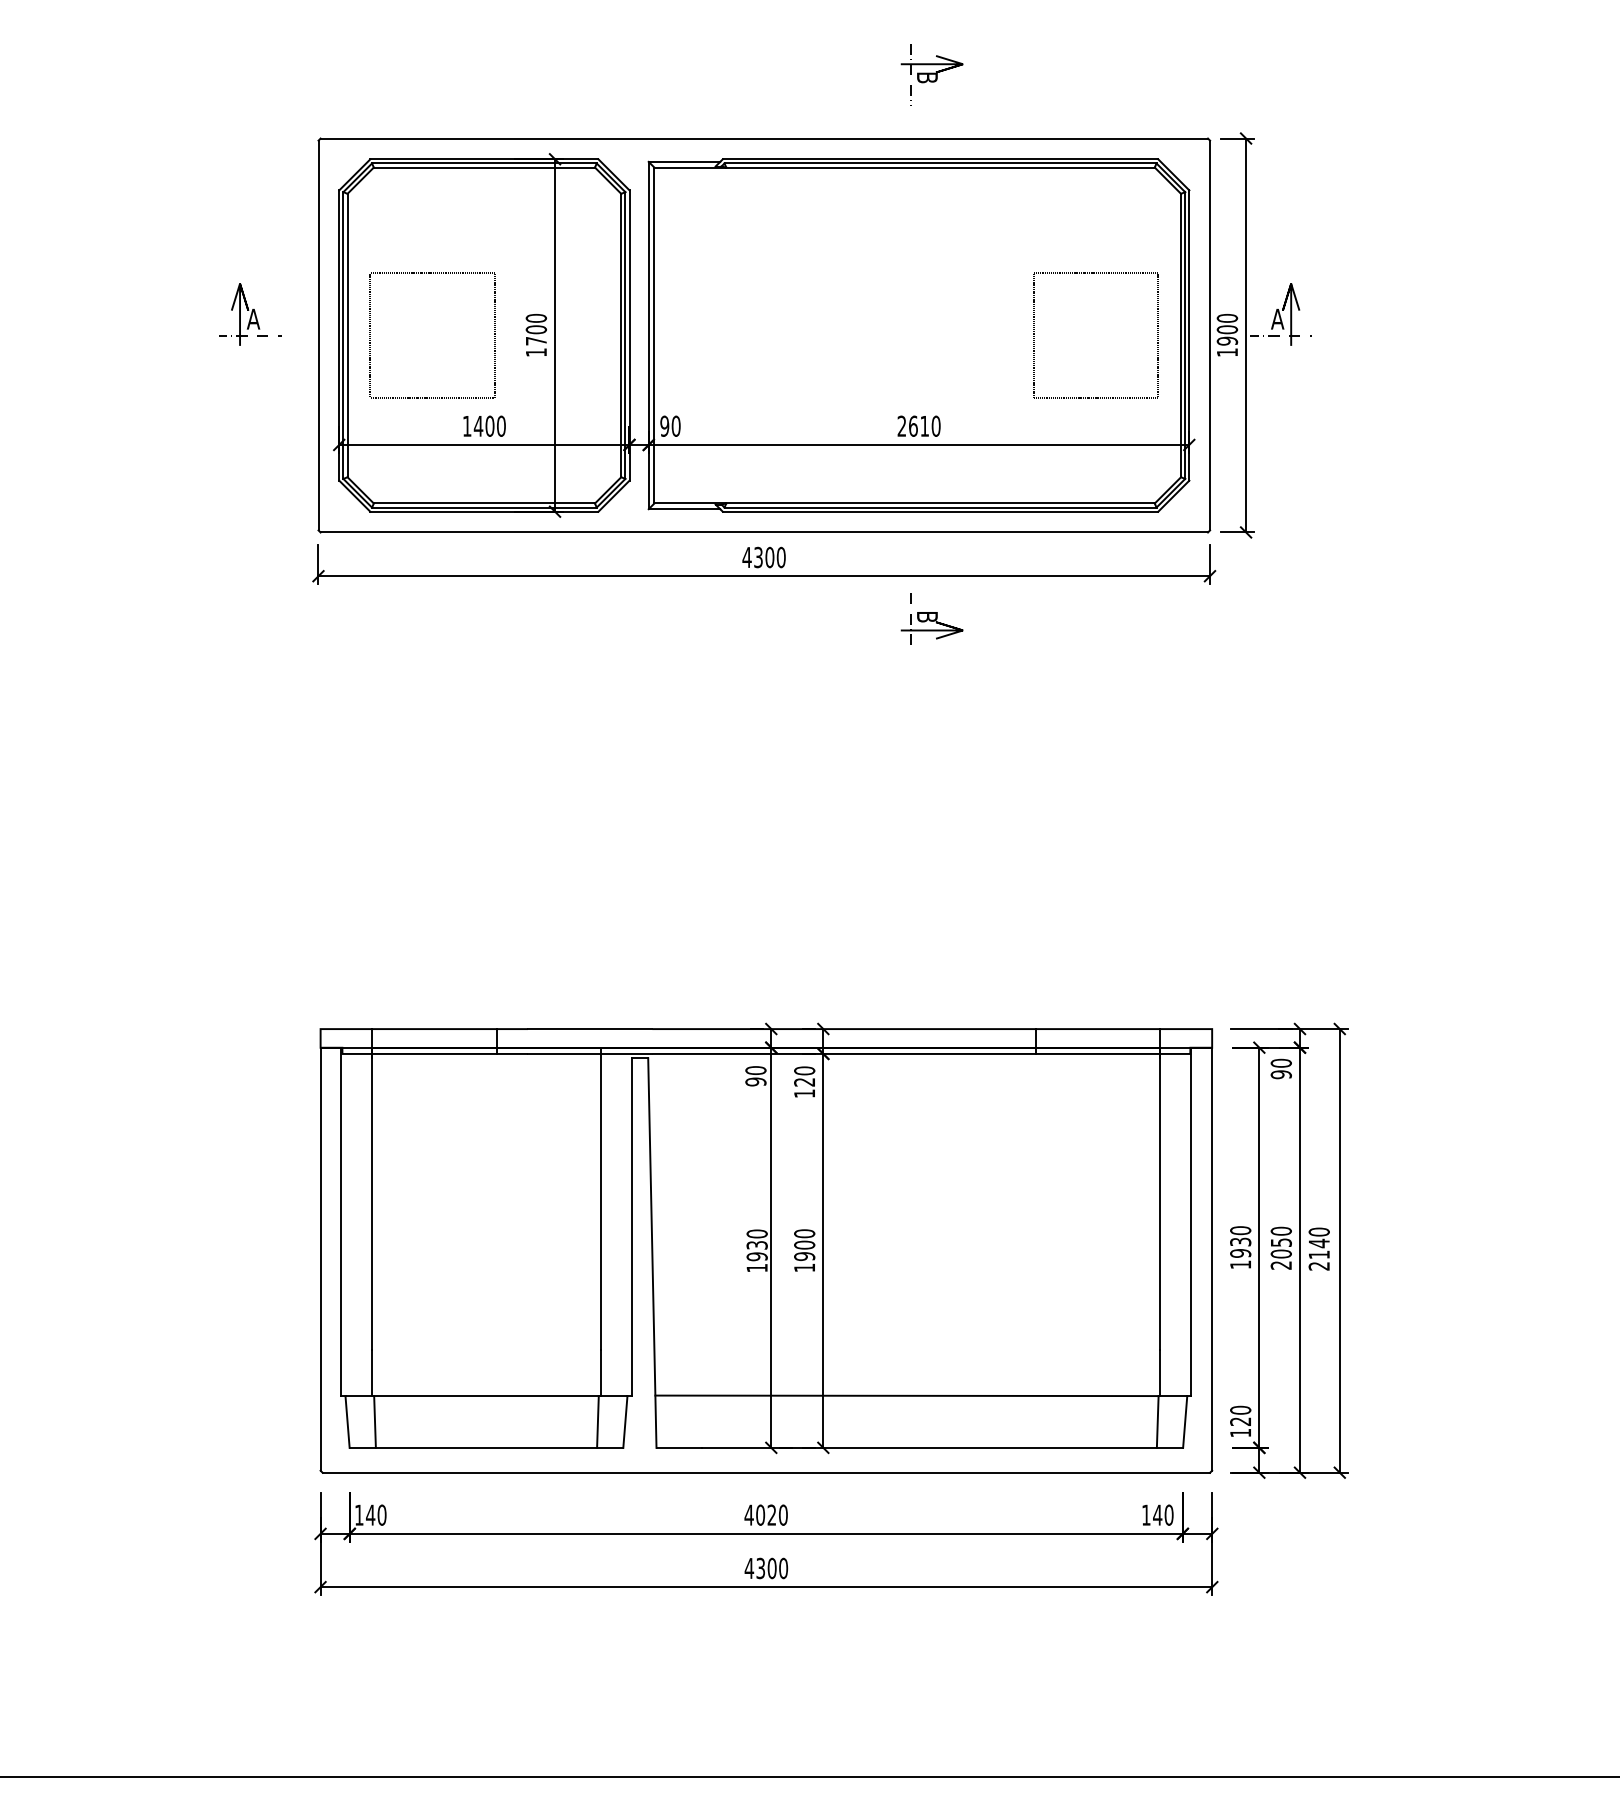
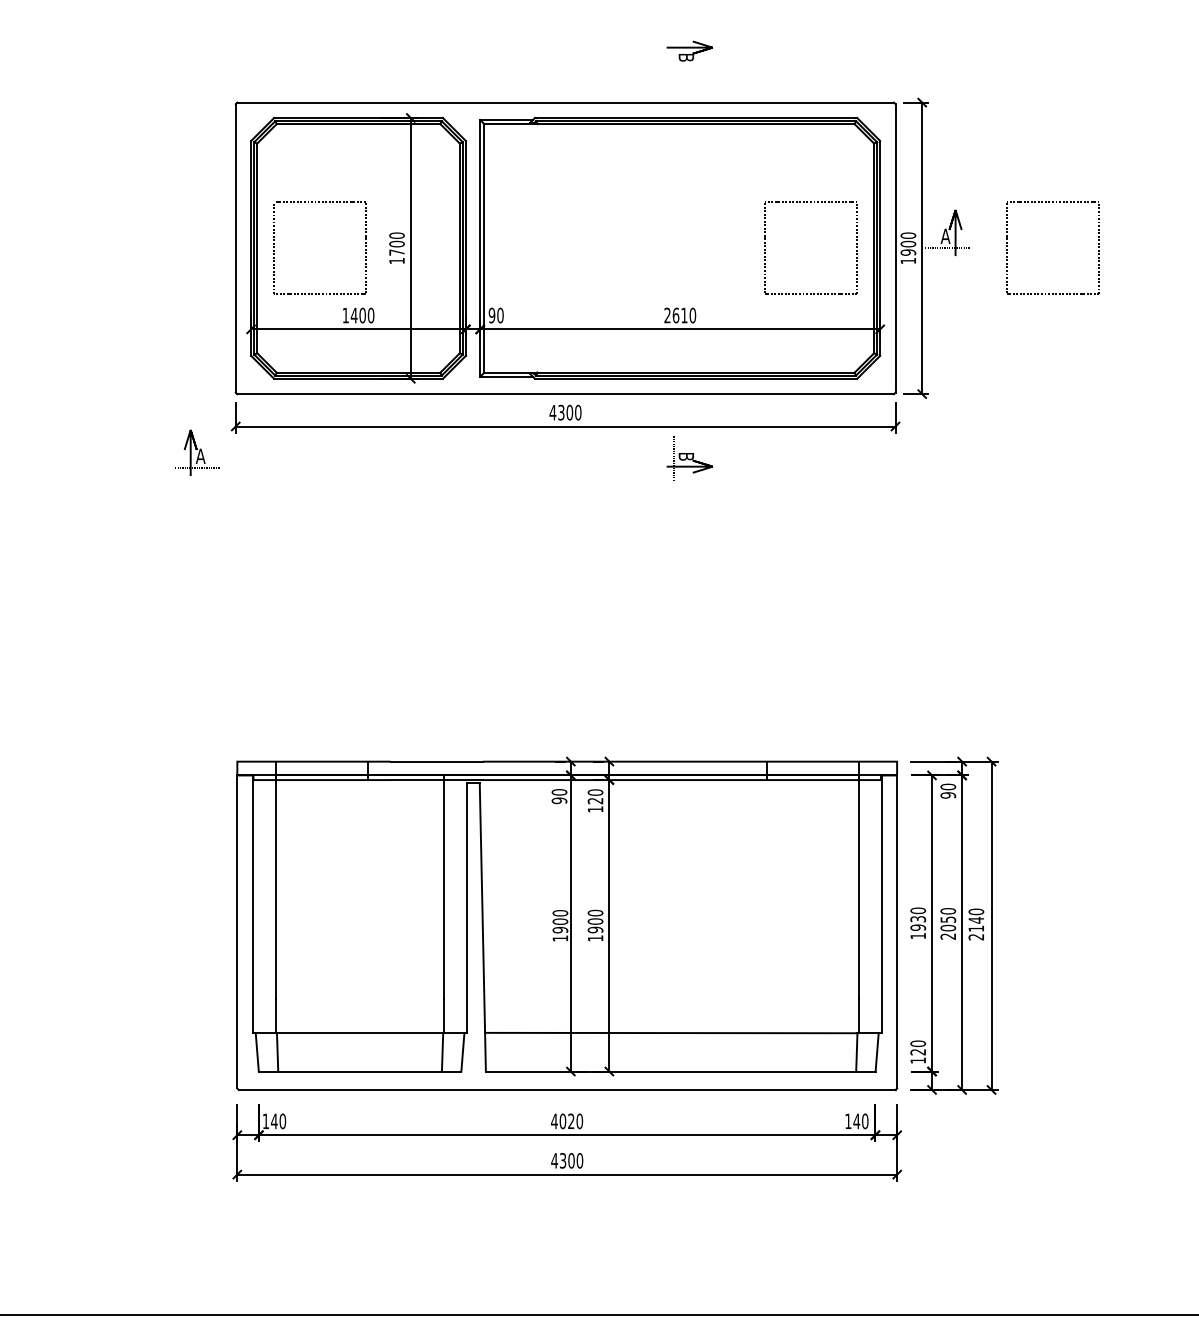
line: (911, 74) -> (674, 55), removed
part: (1422, 273) -> (1052, 202), added
part: (249, 314) -> (197, 452), moved
text: (757, 1245) -> (560, 921), 1930 -> 1900

